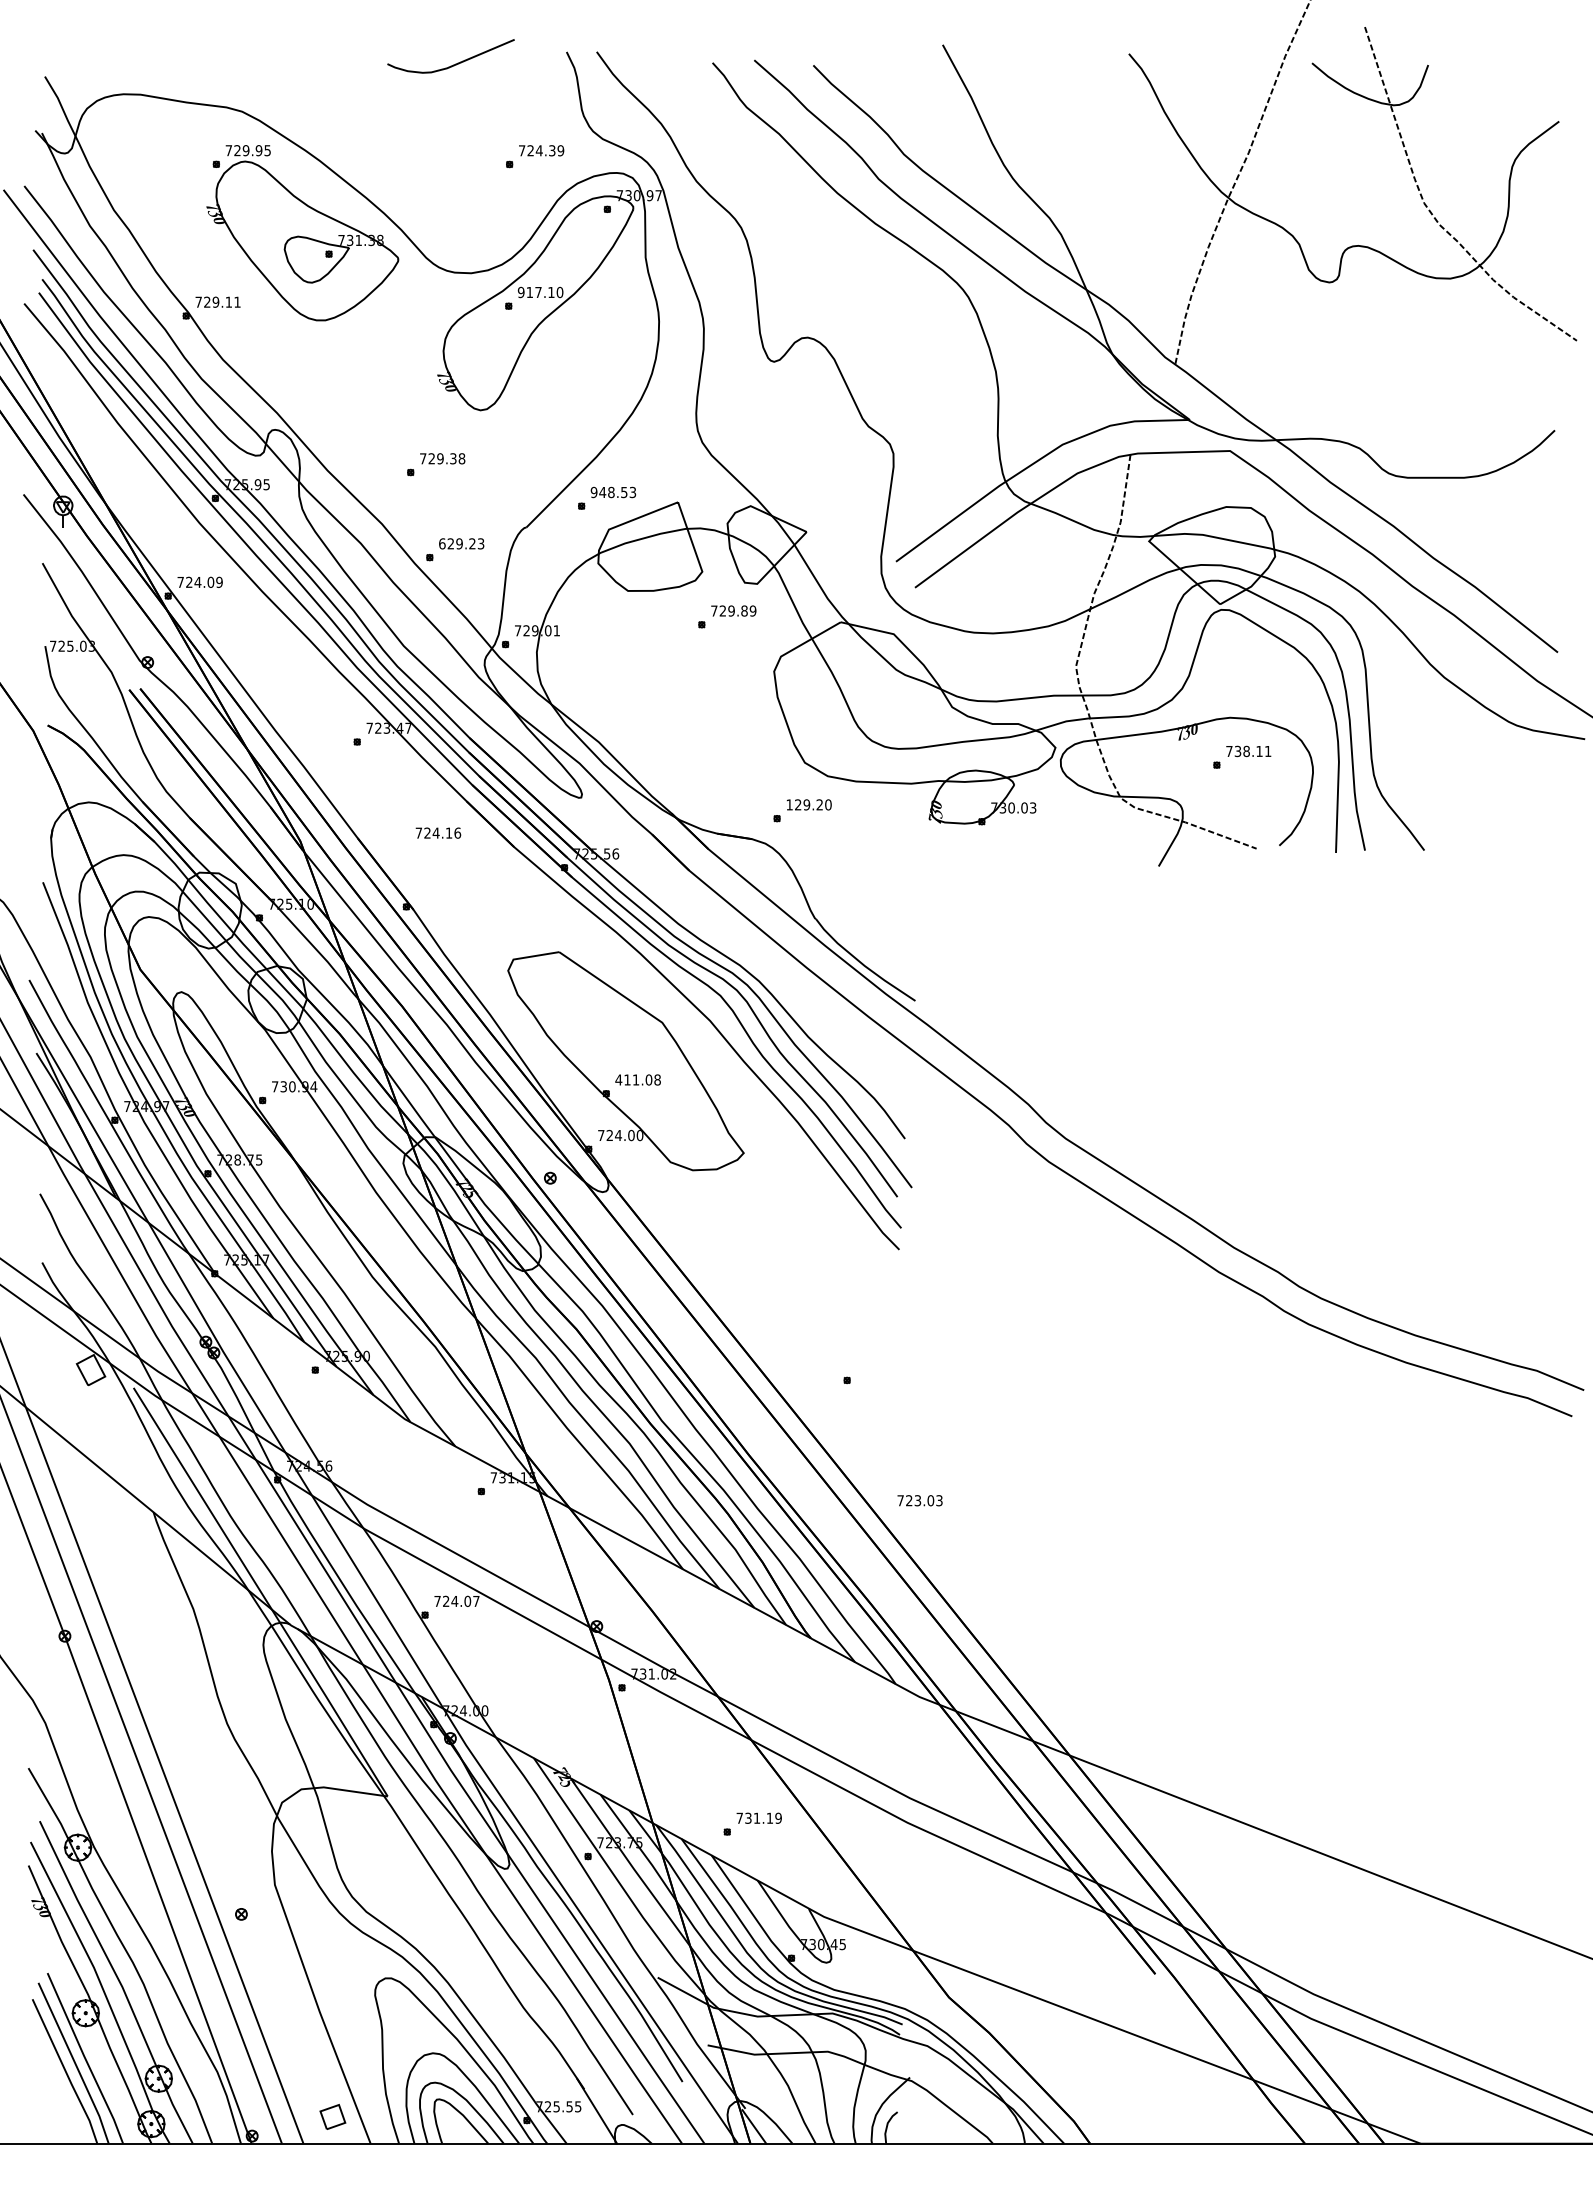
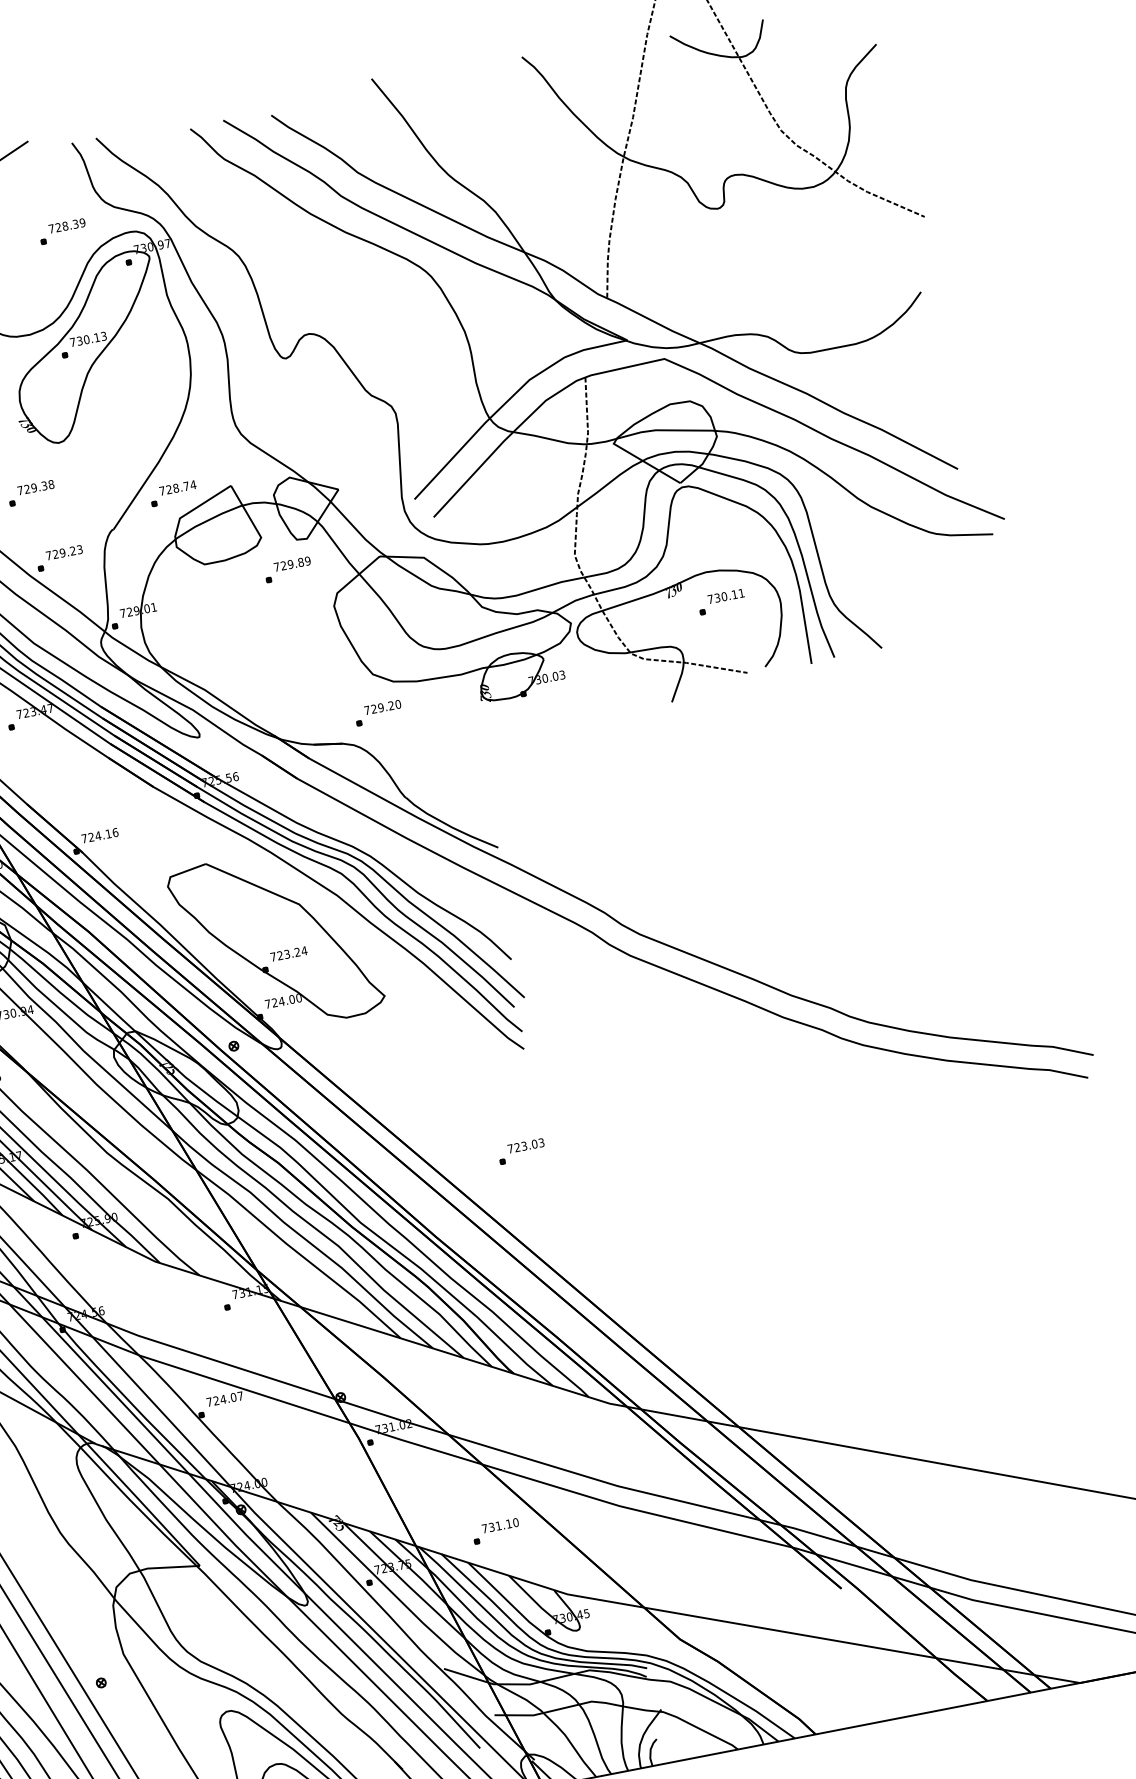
text: (538, 150) -> (64, 226), 724.39 -> 728.39
text: (540, 292) -> (88, 339), 917.10 -> 730.13
text: (613, 492) -> (177, 487), 948.53 -> 728.74
text: (442, 543) -> (48, 555), 629.23 -> 729.23
text: (1246, 751) -> (724, 596), 738.11 -> 730.11
text: (789, 804) -> (367, 710), 129.20 -> 729.20
text: (438, 832) -> (100, 835), moved
text: (638, 1079) -> (289, 953), 411.08 -> 723.24
text: (919, 1500) -> (525, 1145), moved
text: (778, 1818) -> (515, 1522), 731.19 -> 731.10

